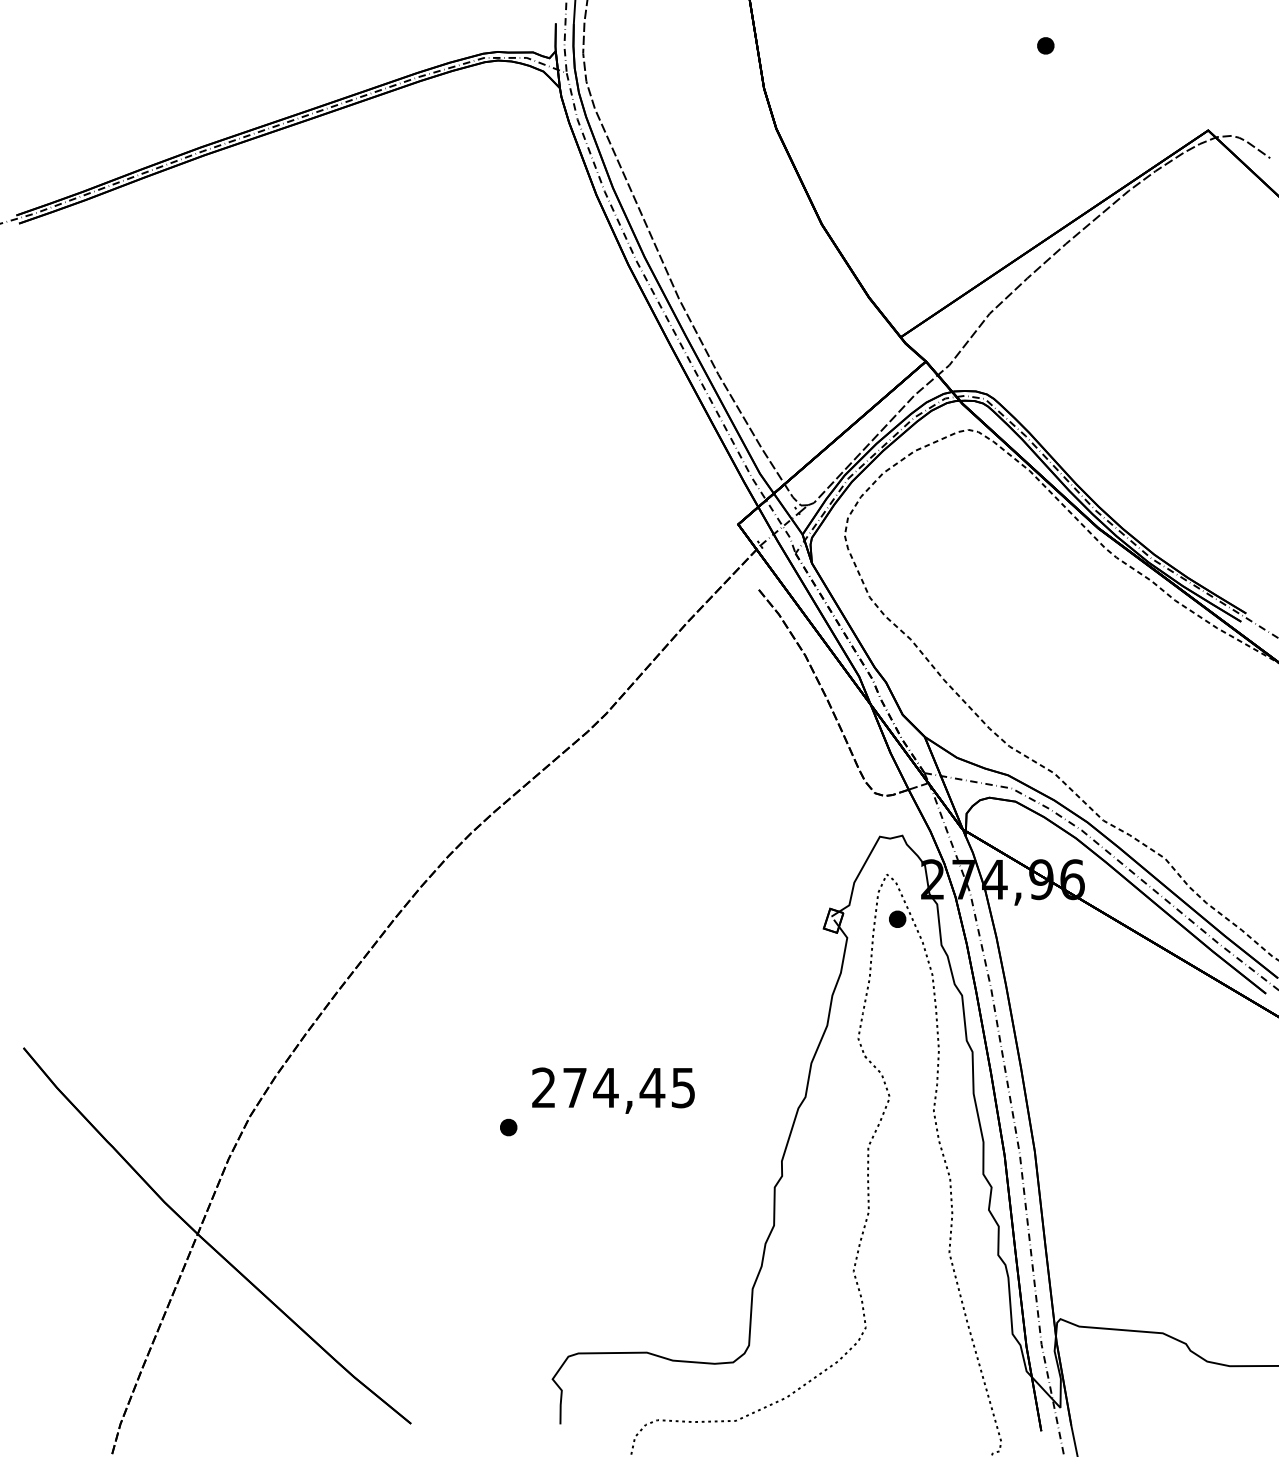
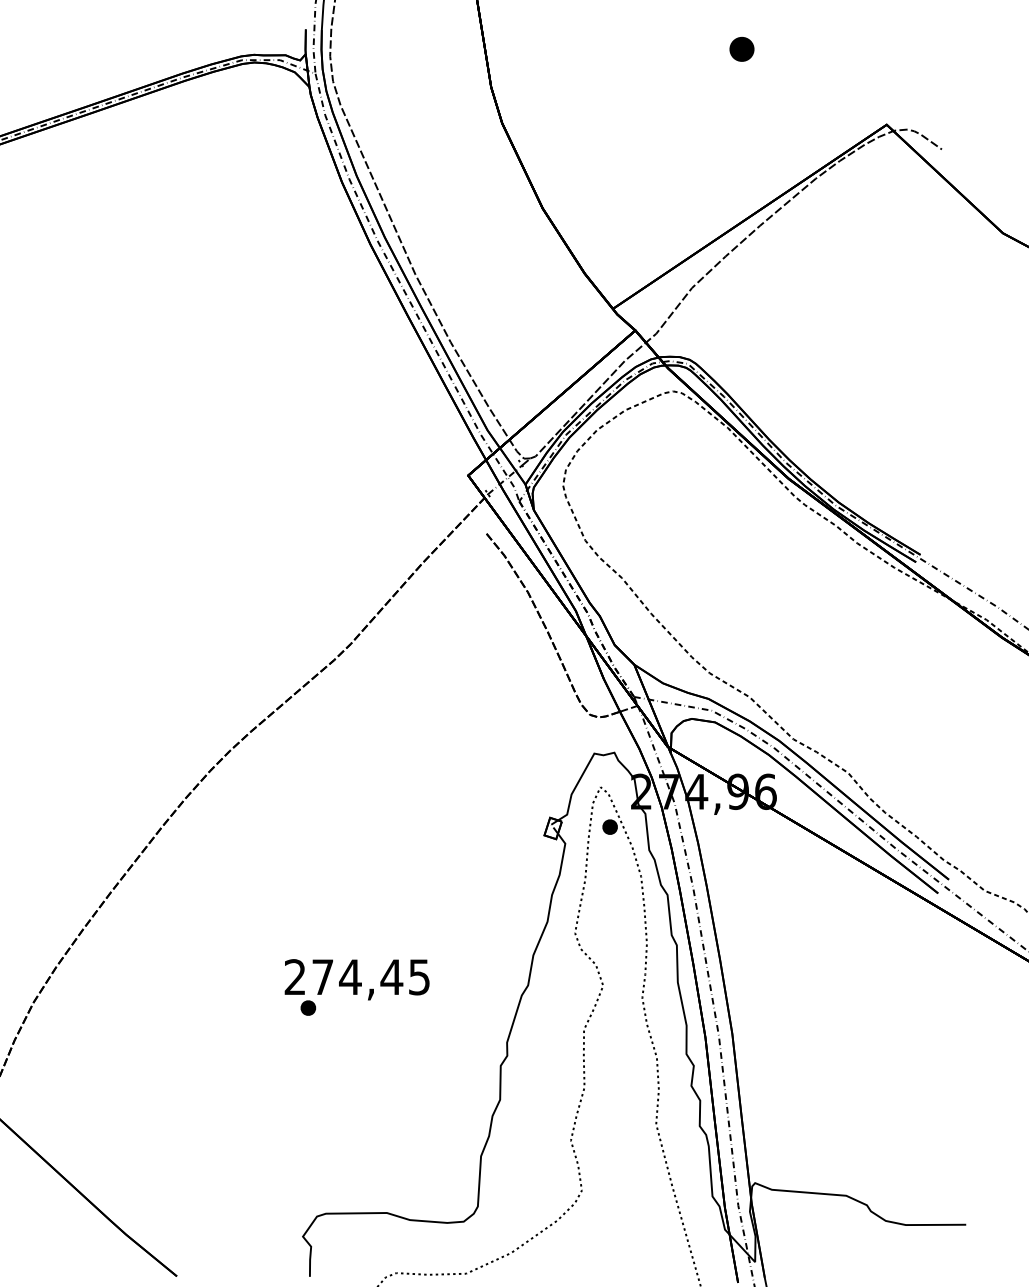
part: (1045, 45) -> (741, 49), size x1.6
part: (508, 1127) -> (308, 1008), moved

